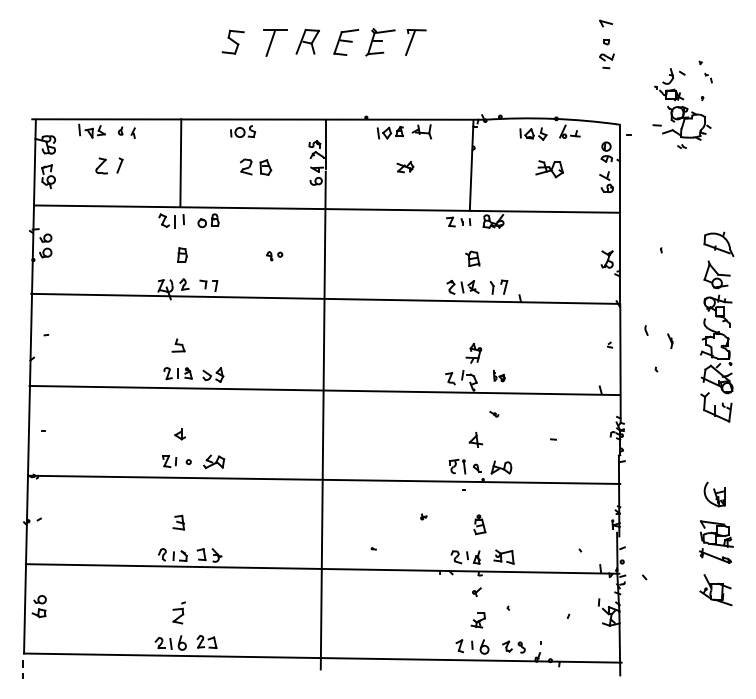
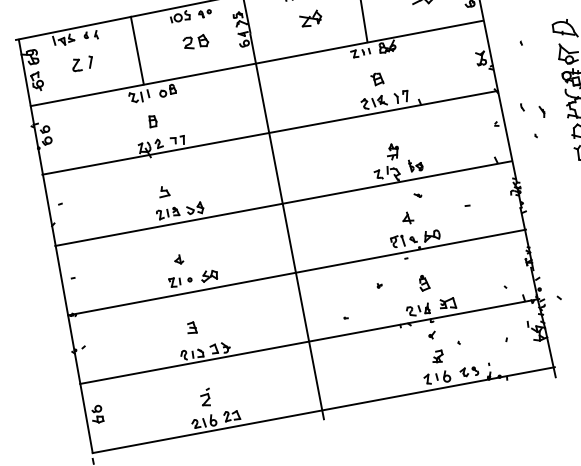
part: (405, 166) -> (311, 18), size x1.67
part: (274, 256) -> (205, 14), moved
part: (498, 375) -> (415, 164), size x1.43

